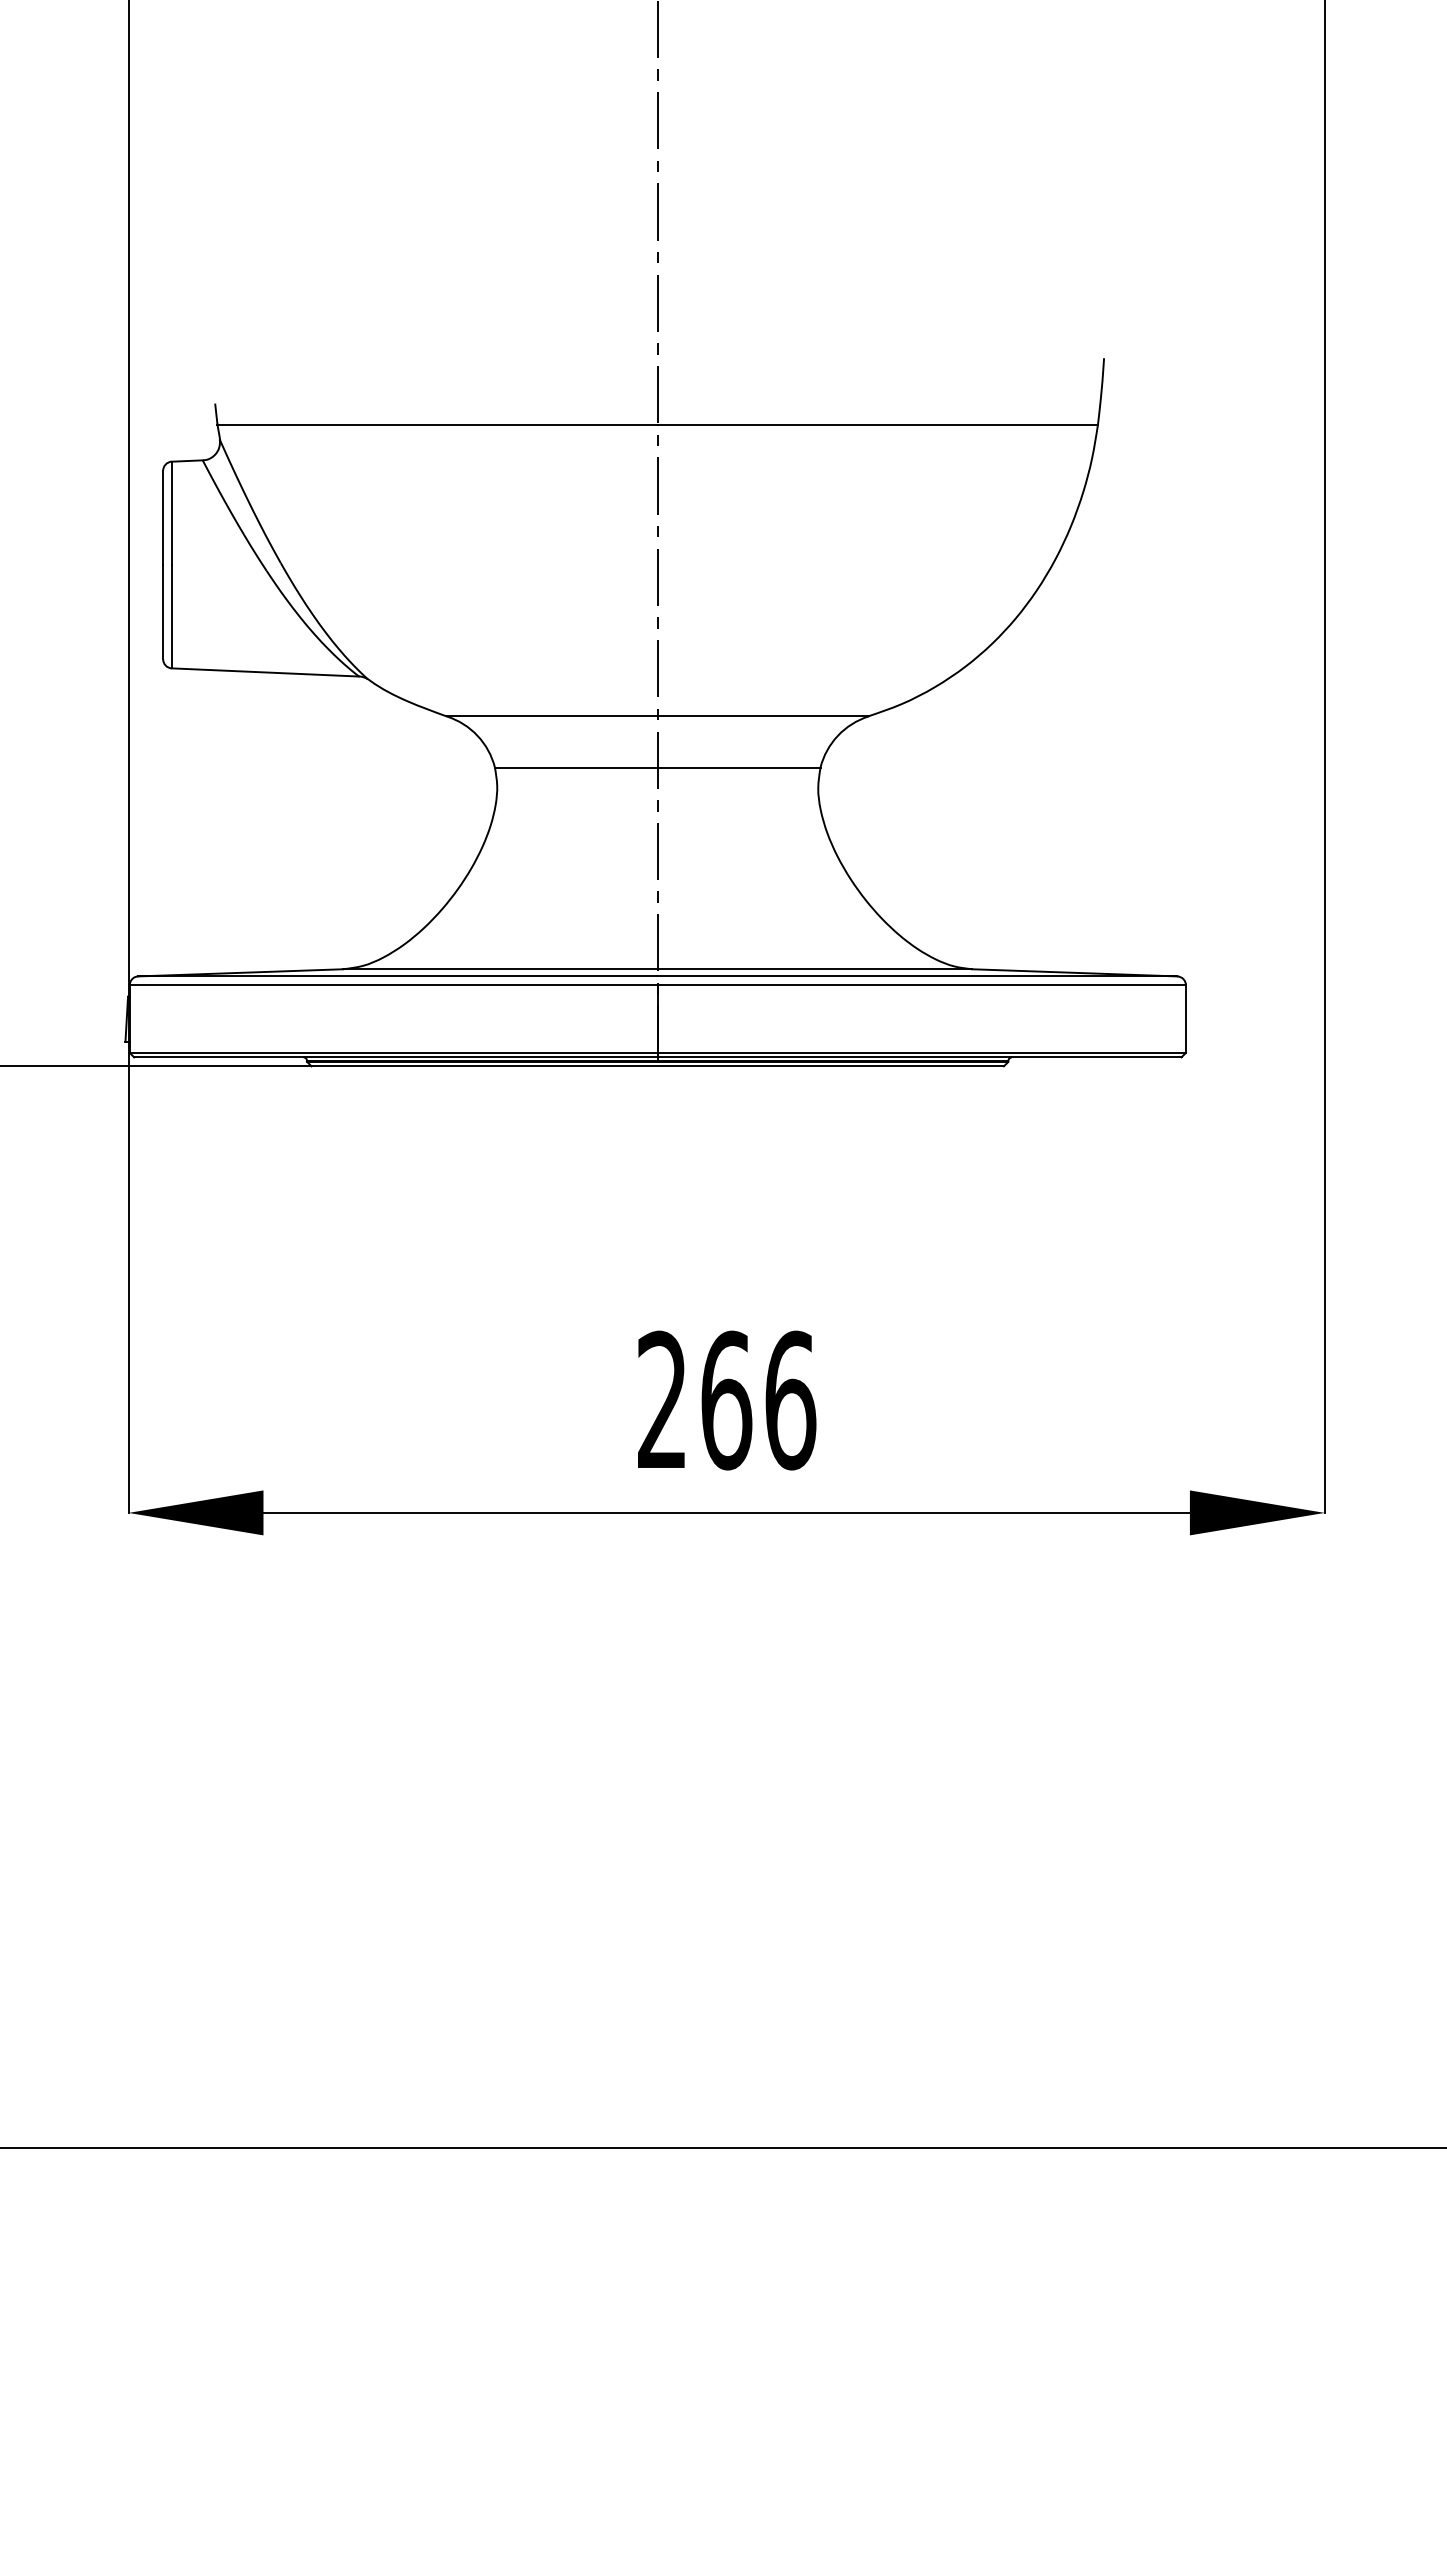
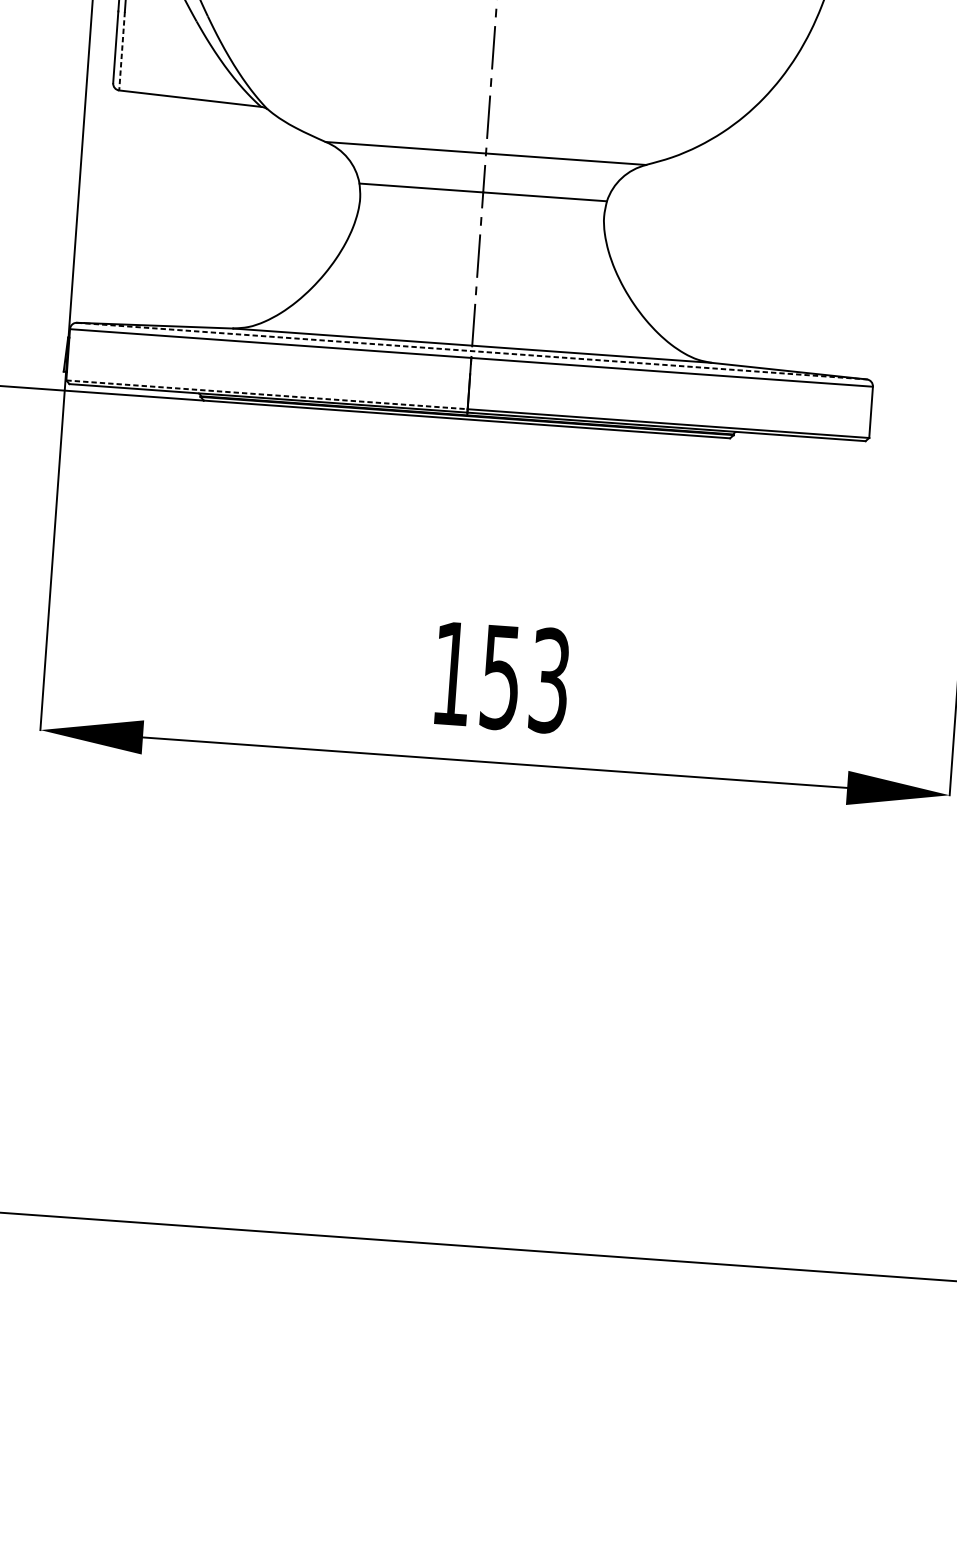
line: (171, 616) -> (121, 51), solid -> dashed
line: (657, 976) -> (471, 351), solid -> dashed
line: (393, 1052) -> (266, 394), solid -> dashed
text: (727, 1400) -> (501, 677), 266 -> 153

